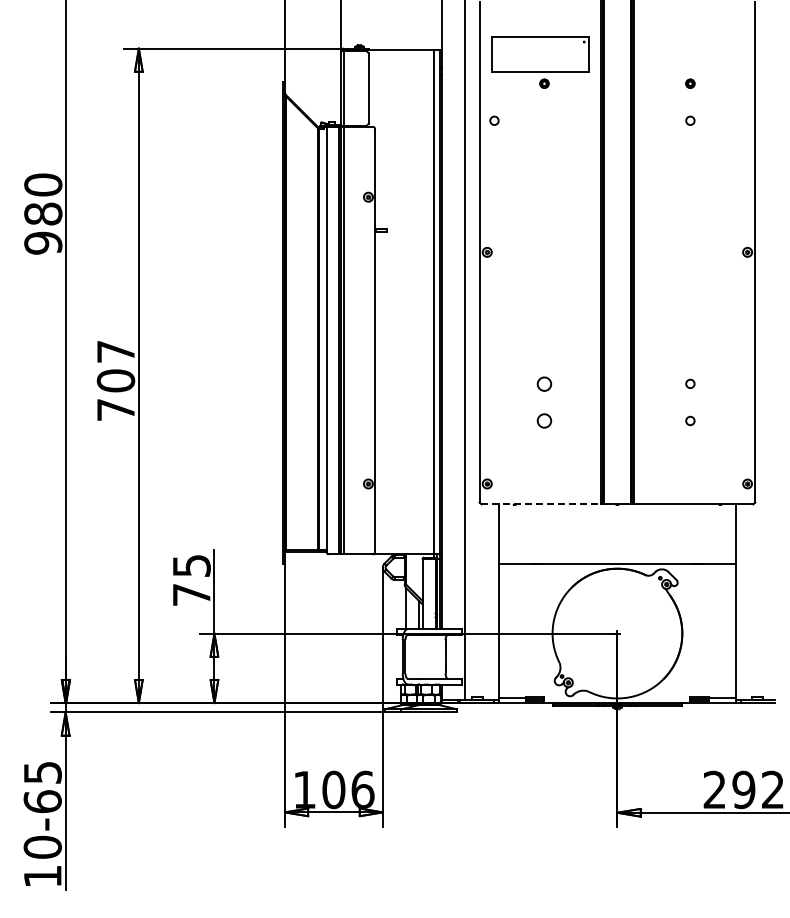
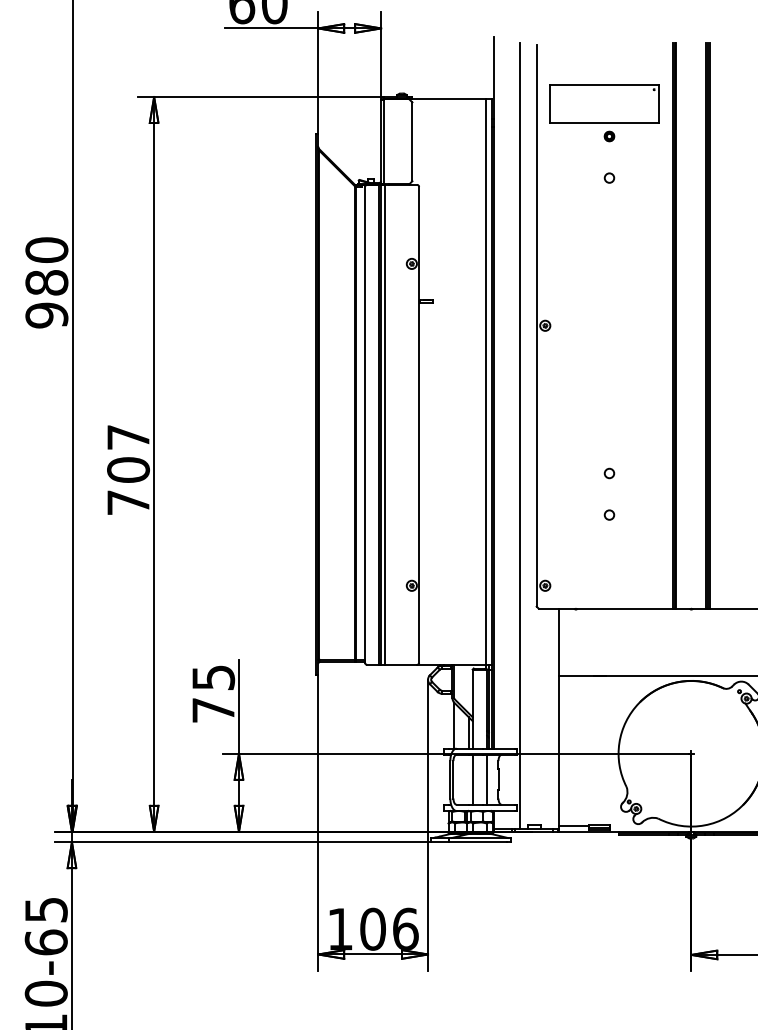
circle: (494, 120) -> (609, 177), moved
circle: (544, 383) -> (609, 473), size x0.62
circle: (544, 420) -> (609, 514), size x0.62
line: (541, 504) -> (606, 608), dashed -> solid
line: (422, 656) -> (472, 779), added
line: (435, 656) -> (487, 779), added

